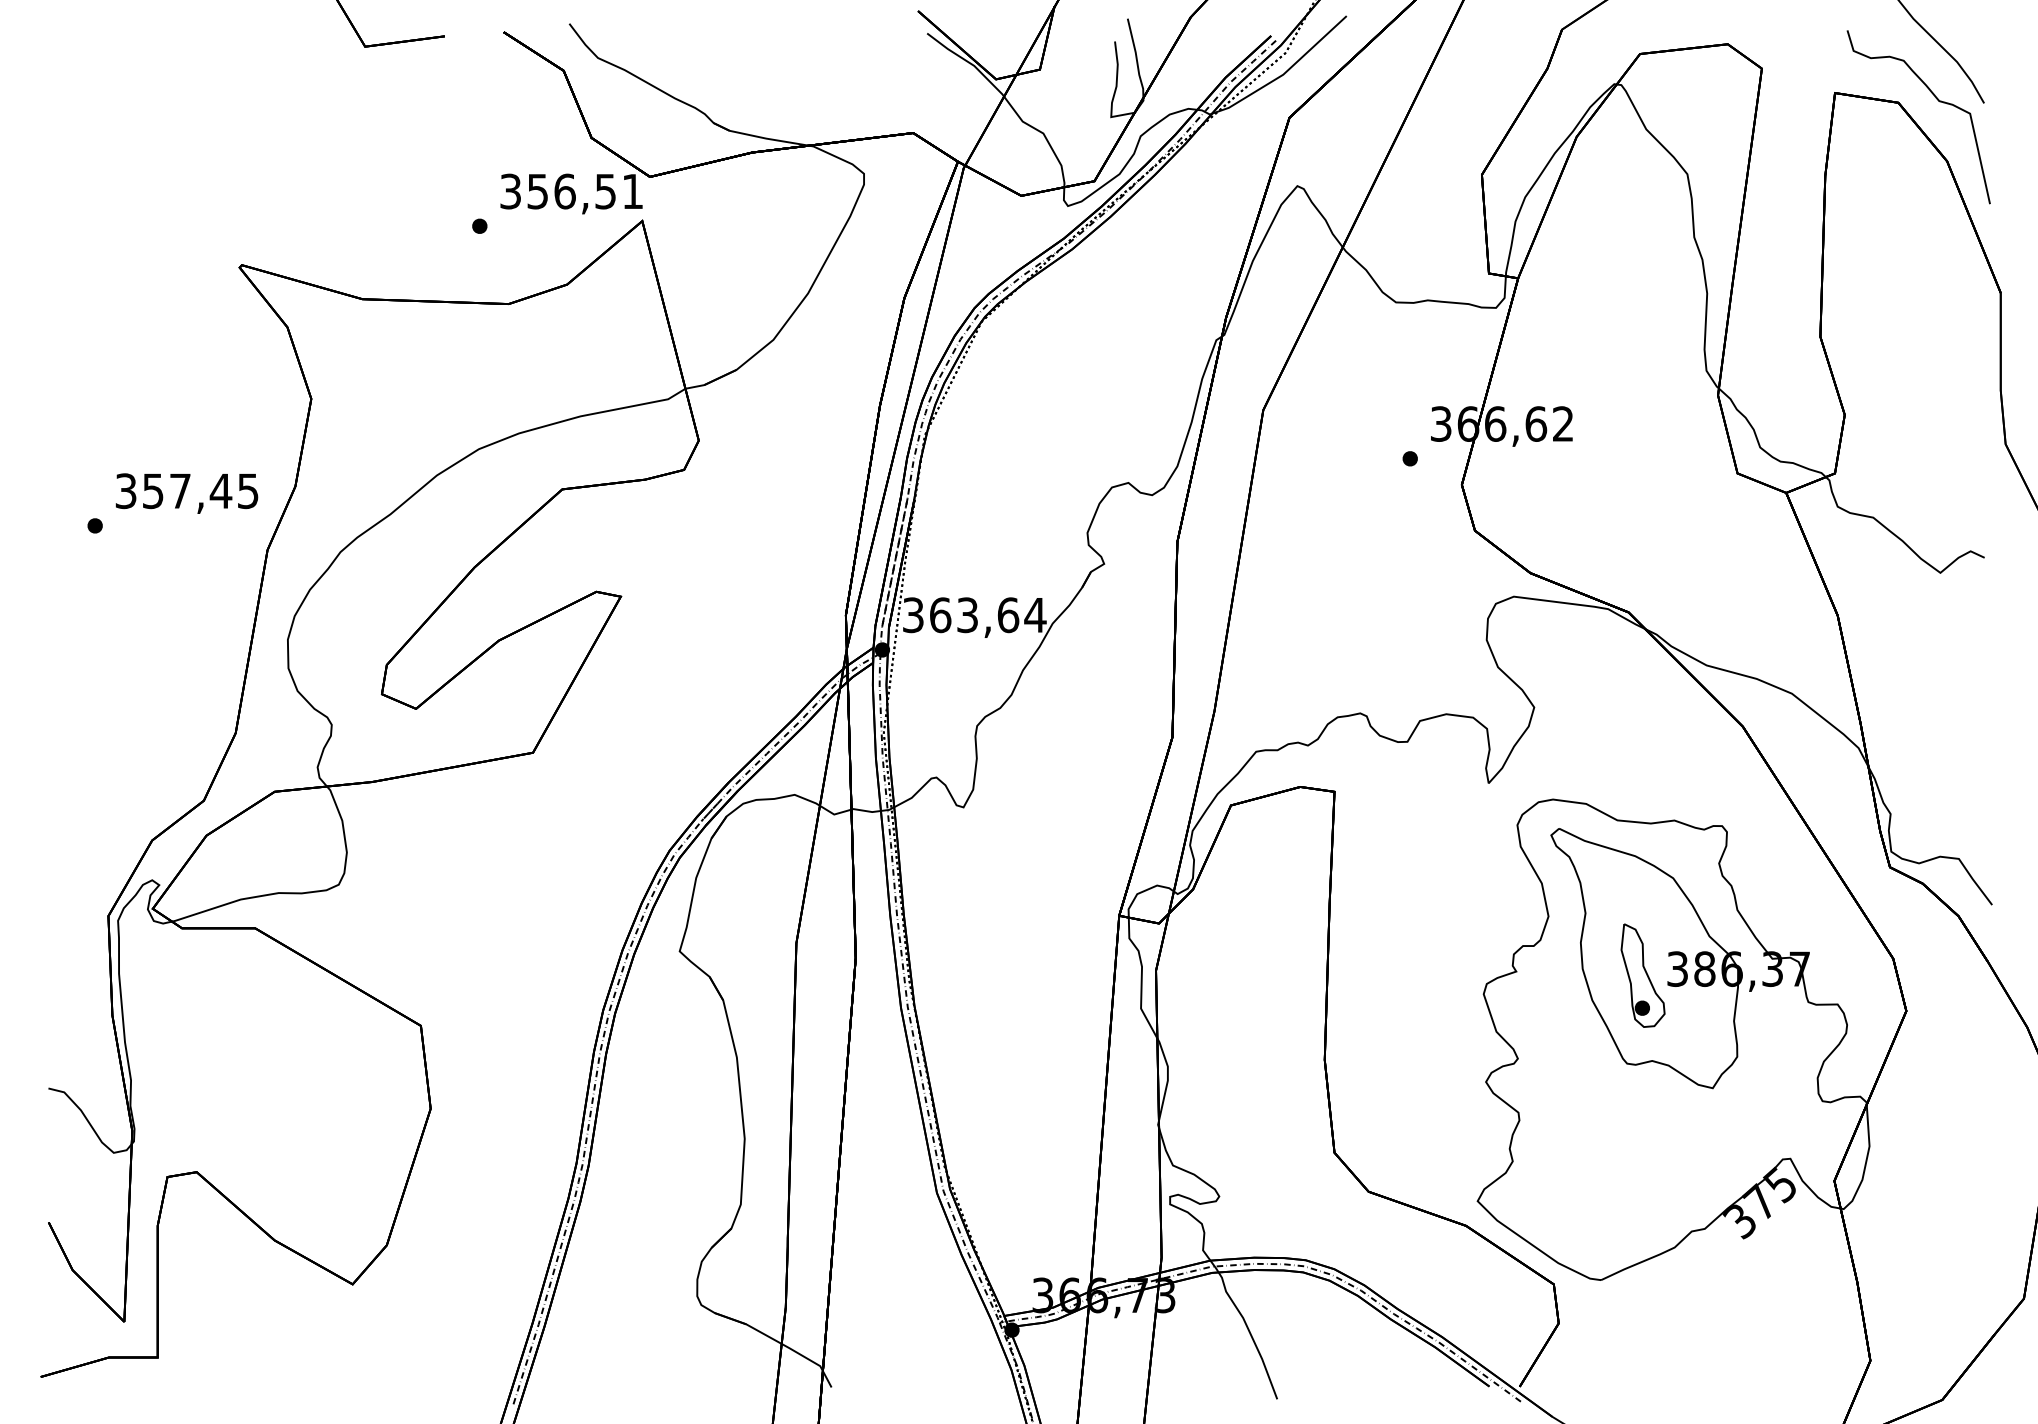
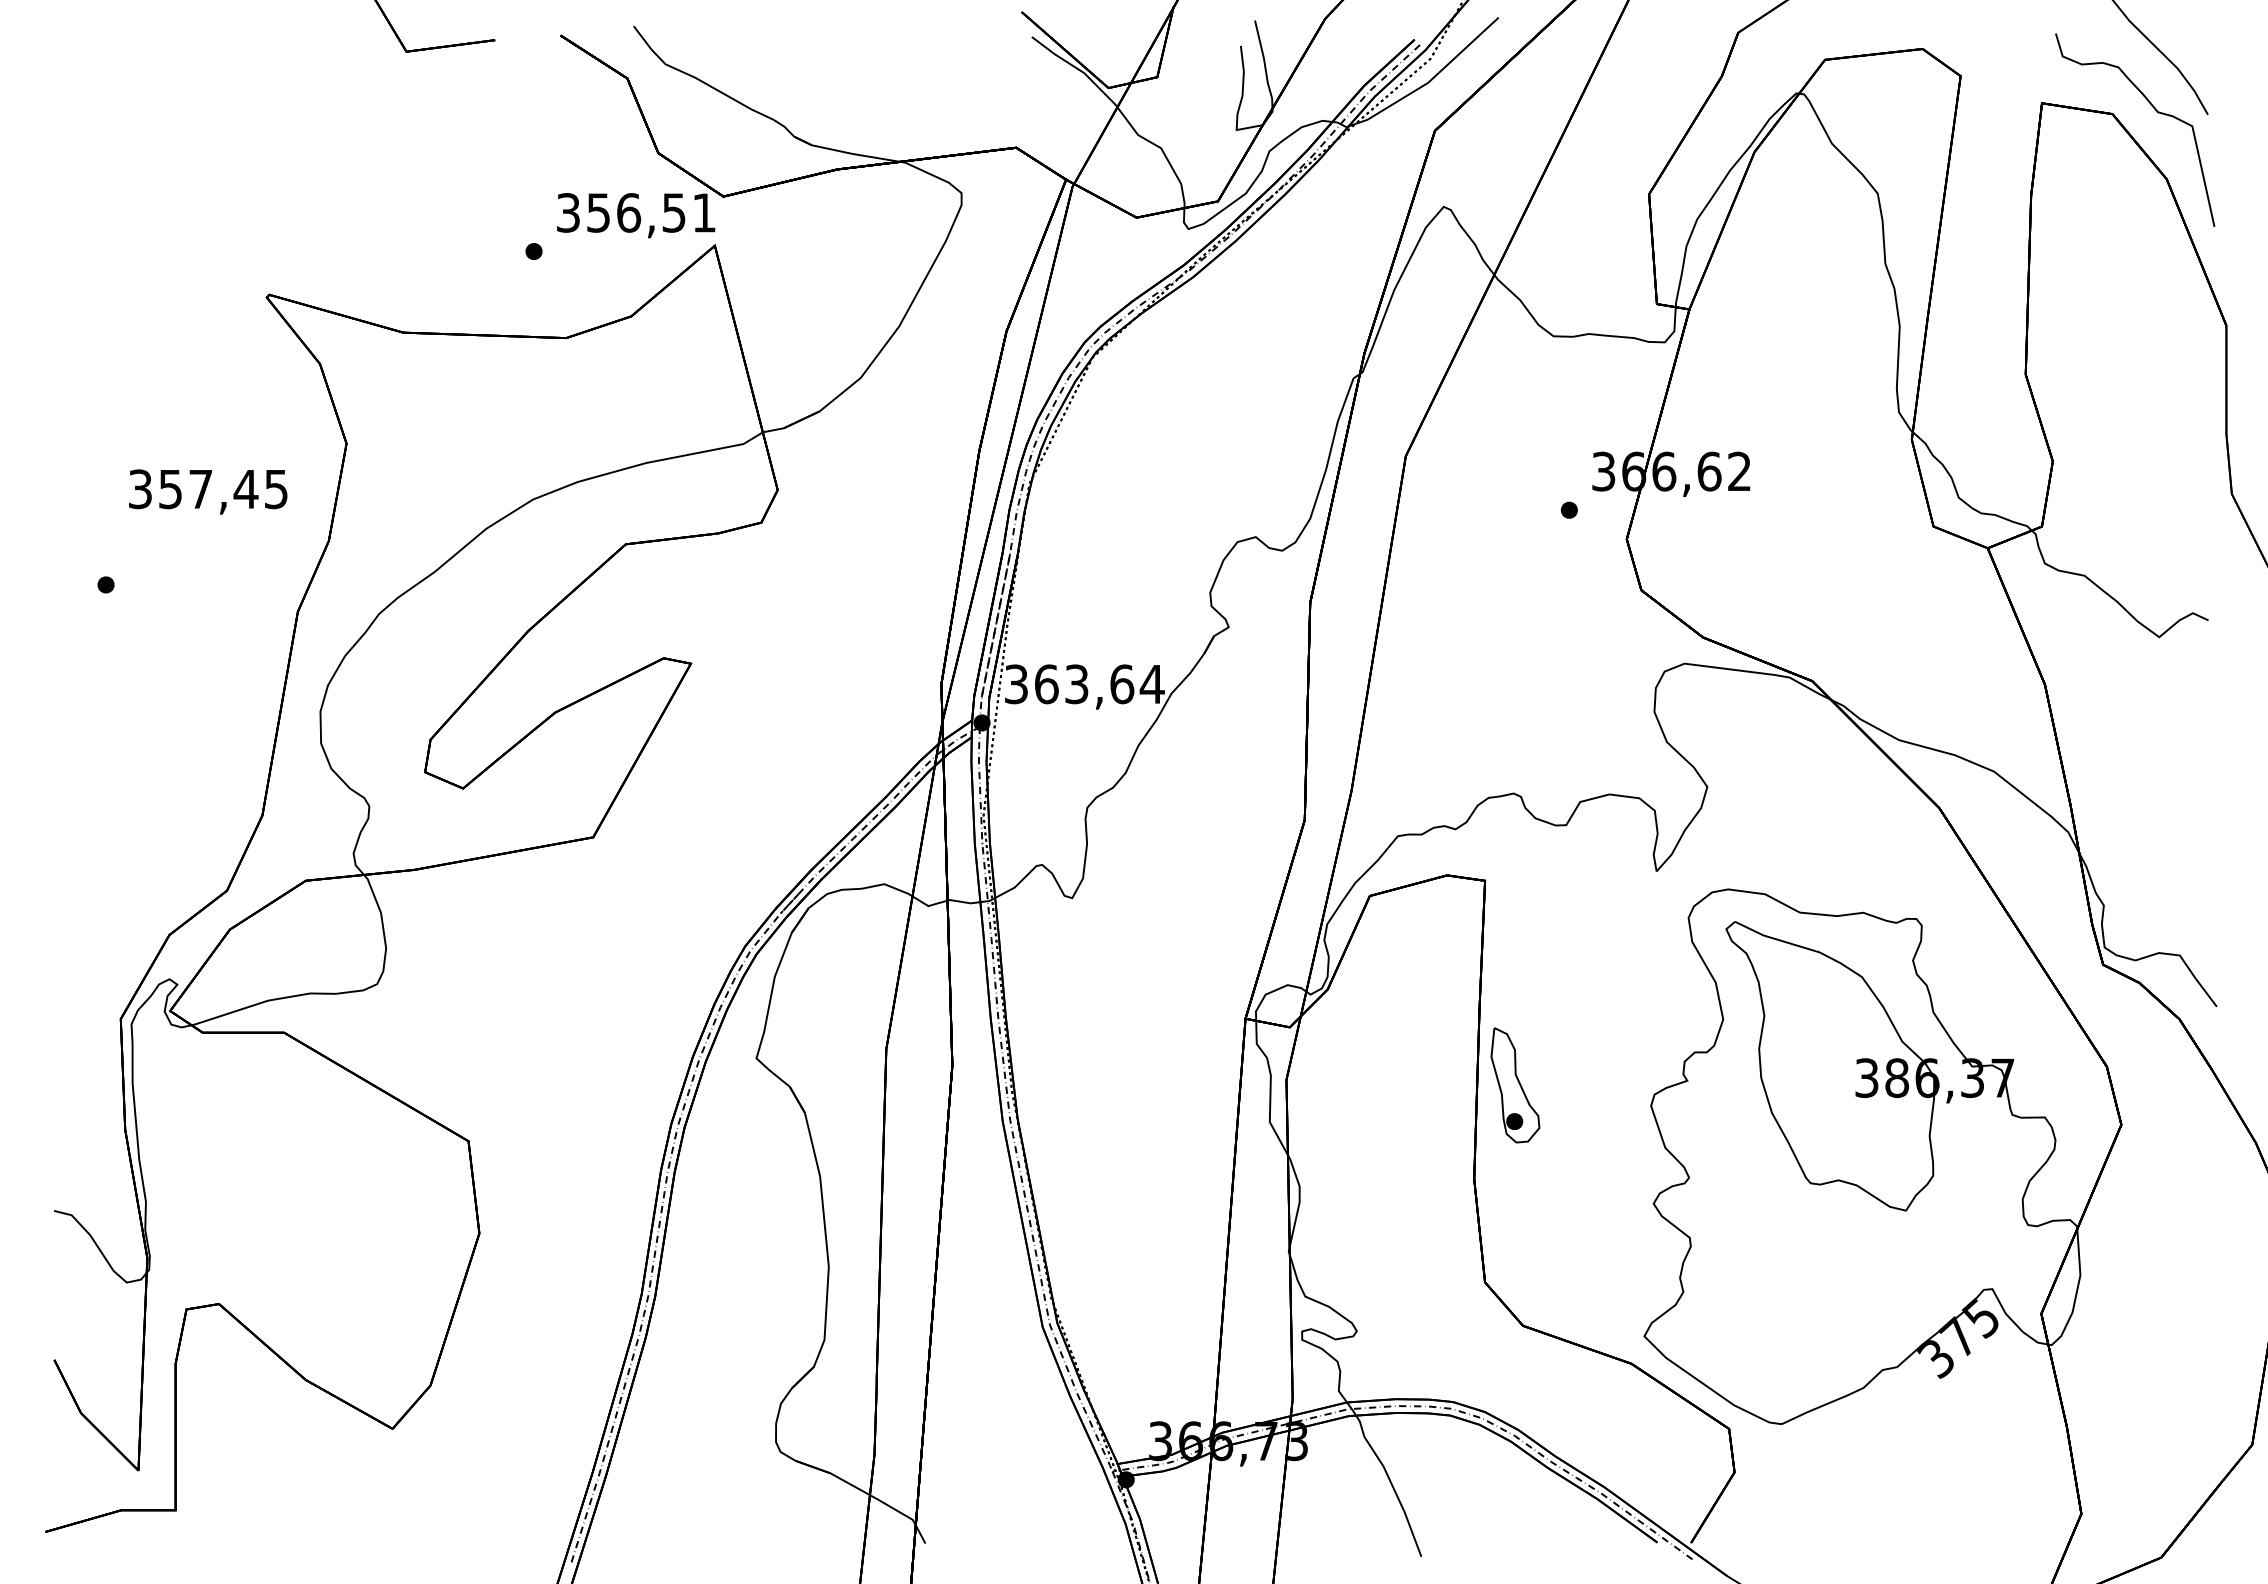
text: (187, 493) -> (208, 491), moved
part: (1643, 975) -> (1515, 1085), moved

